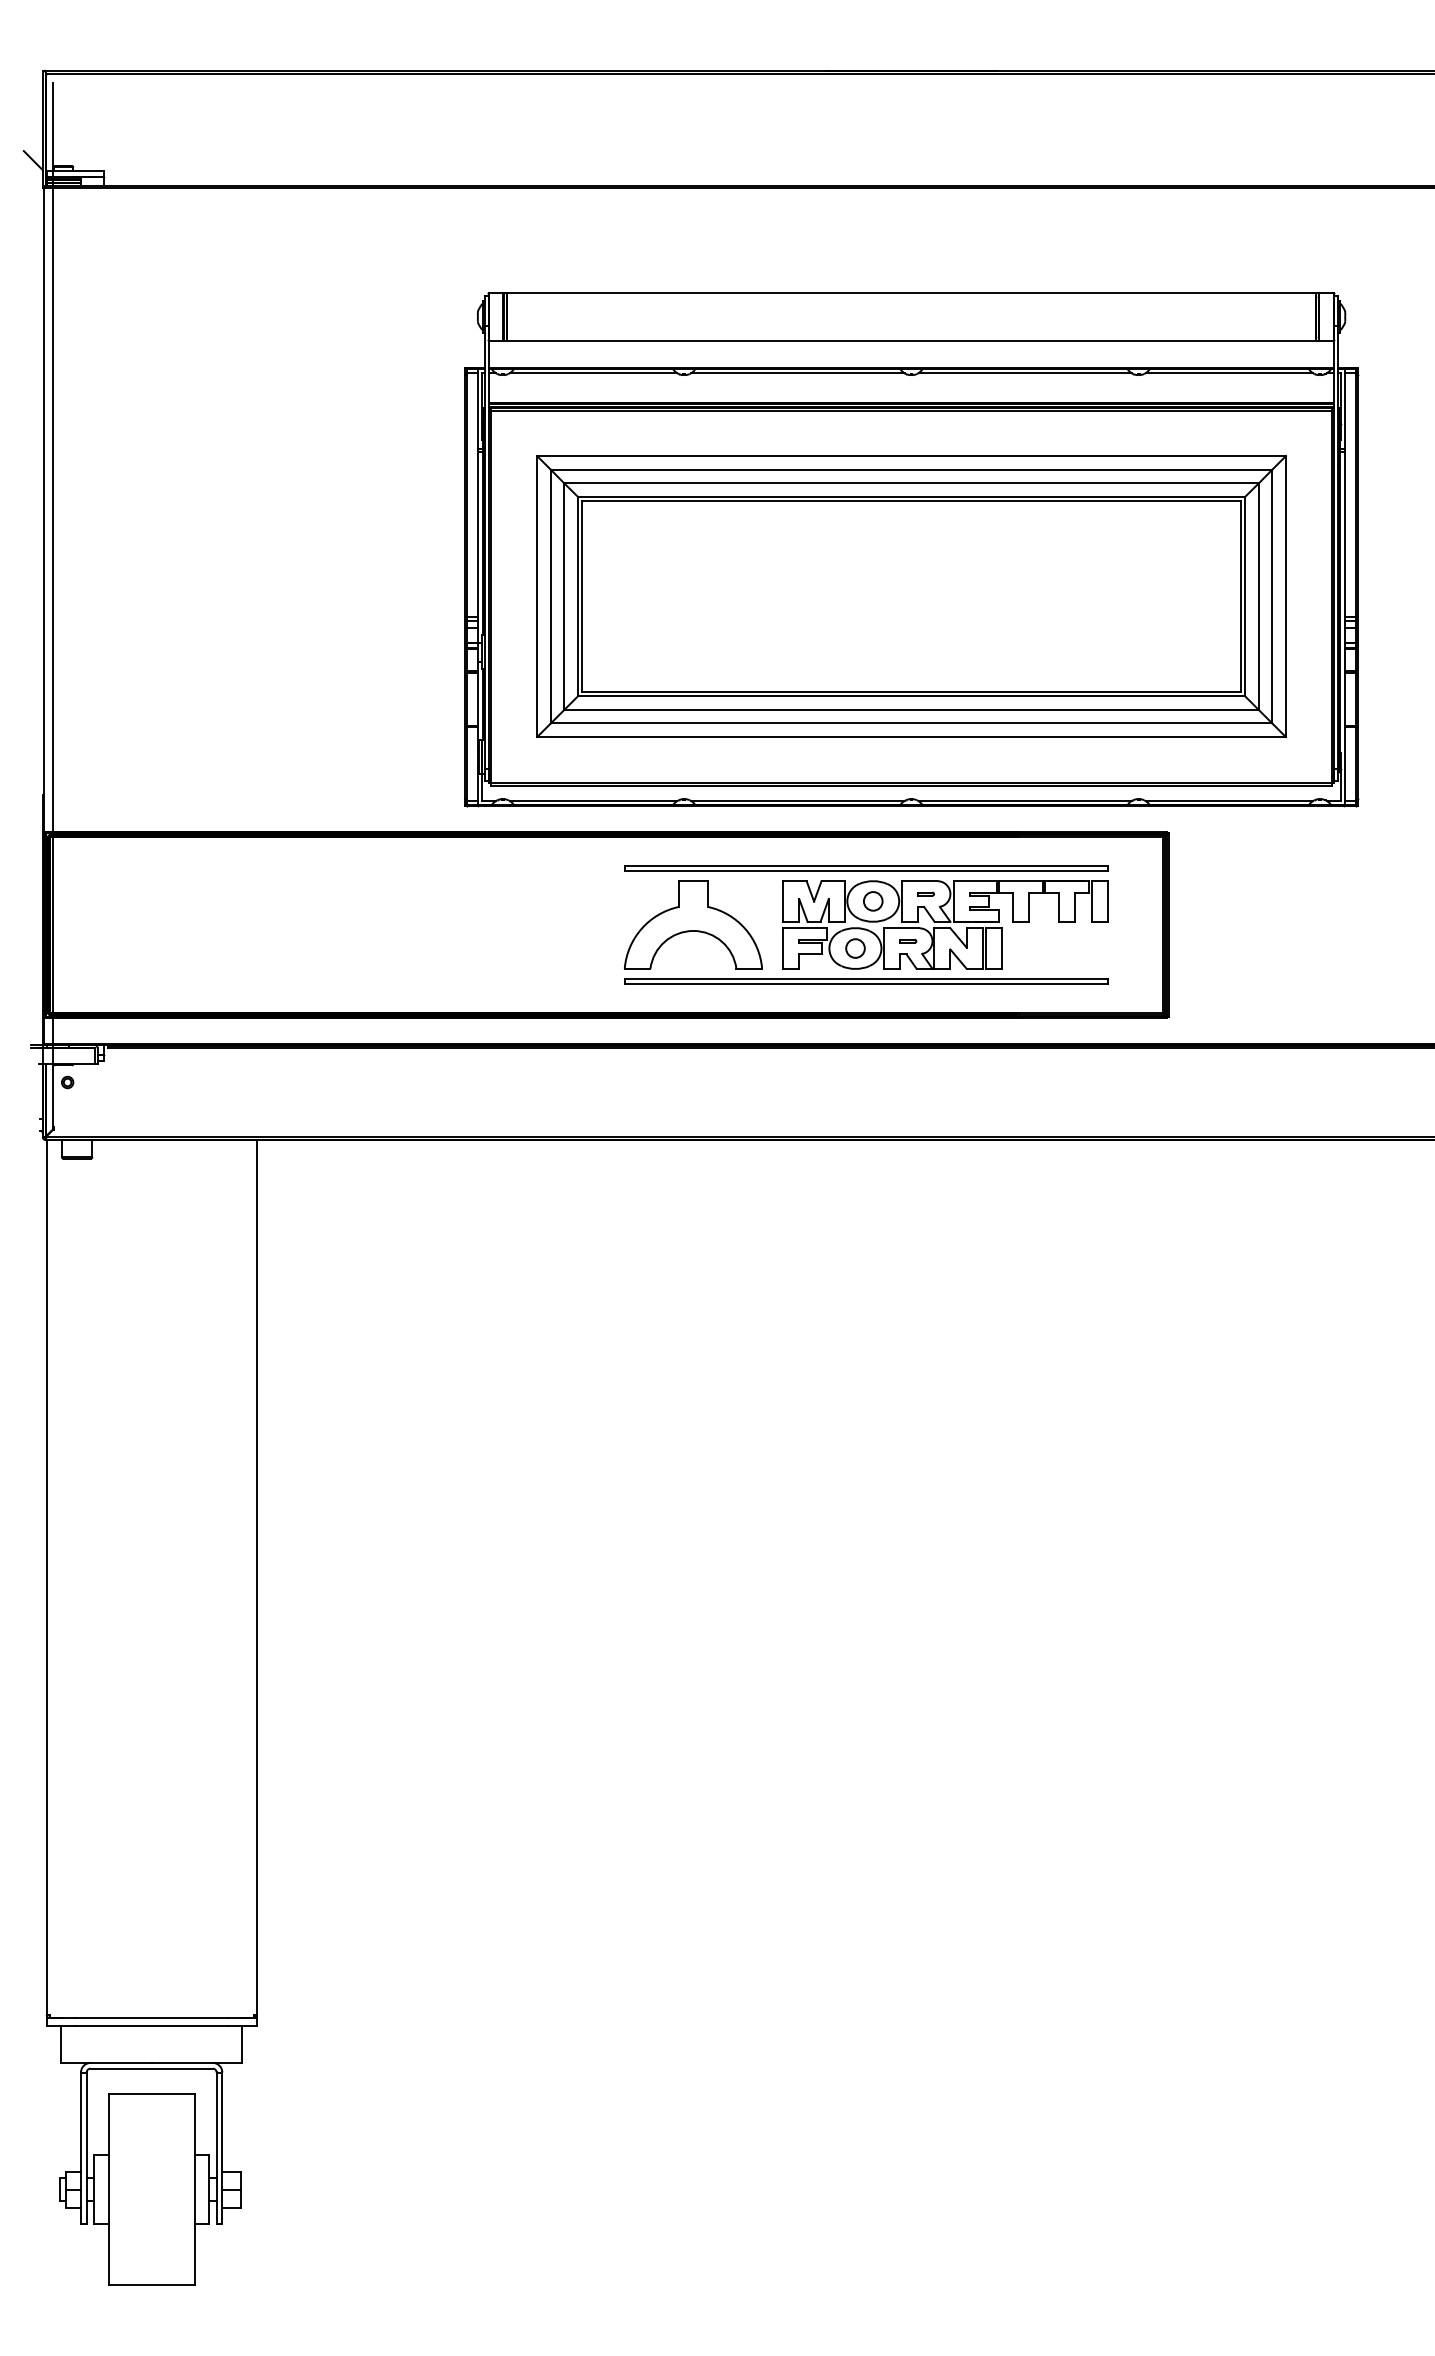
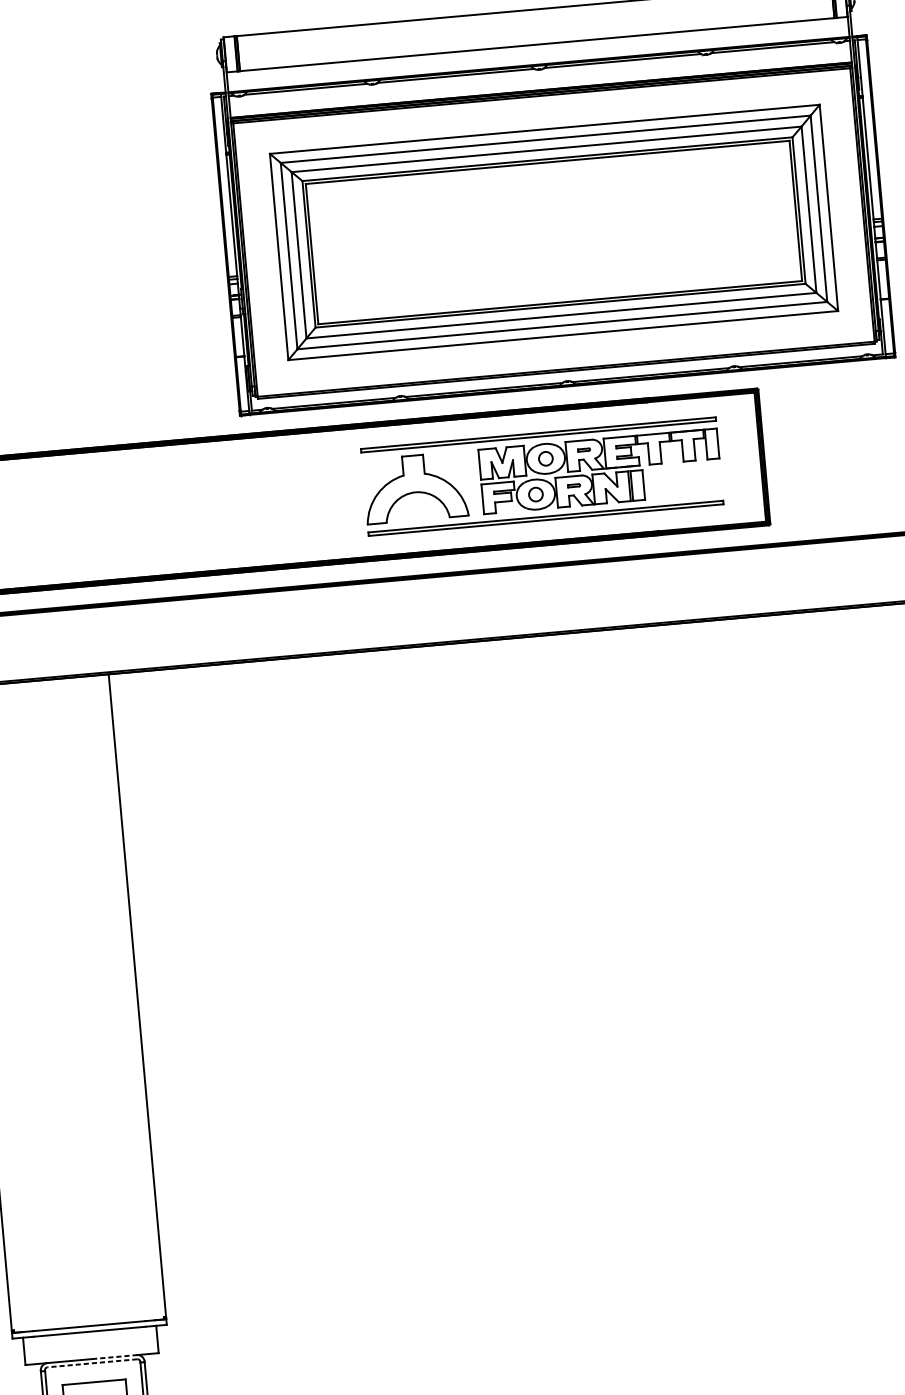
line: (182, 2062) -> (114, 1356), solid -> dashed
line: (151, 2068) -> (92, 1363), solid -> dashed

